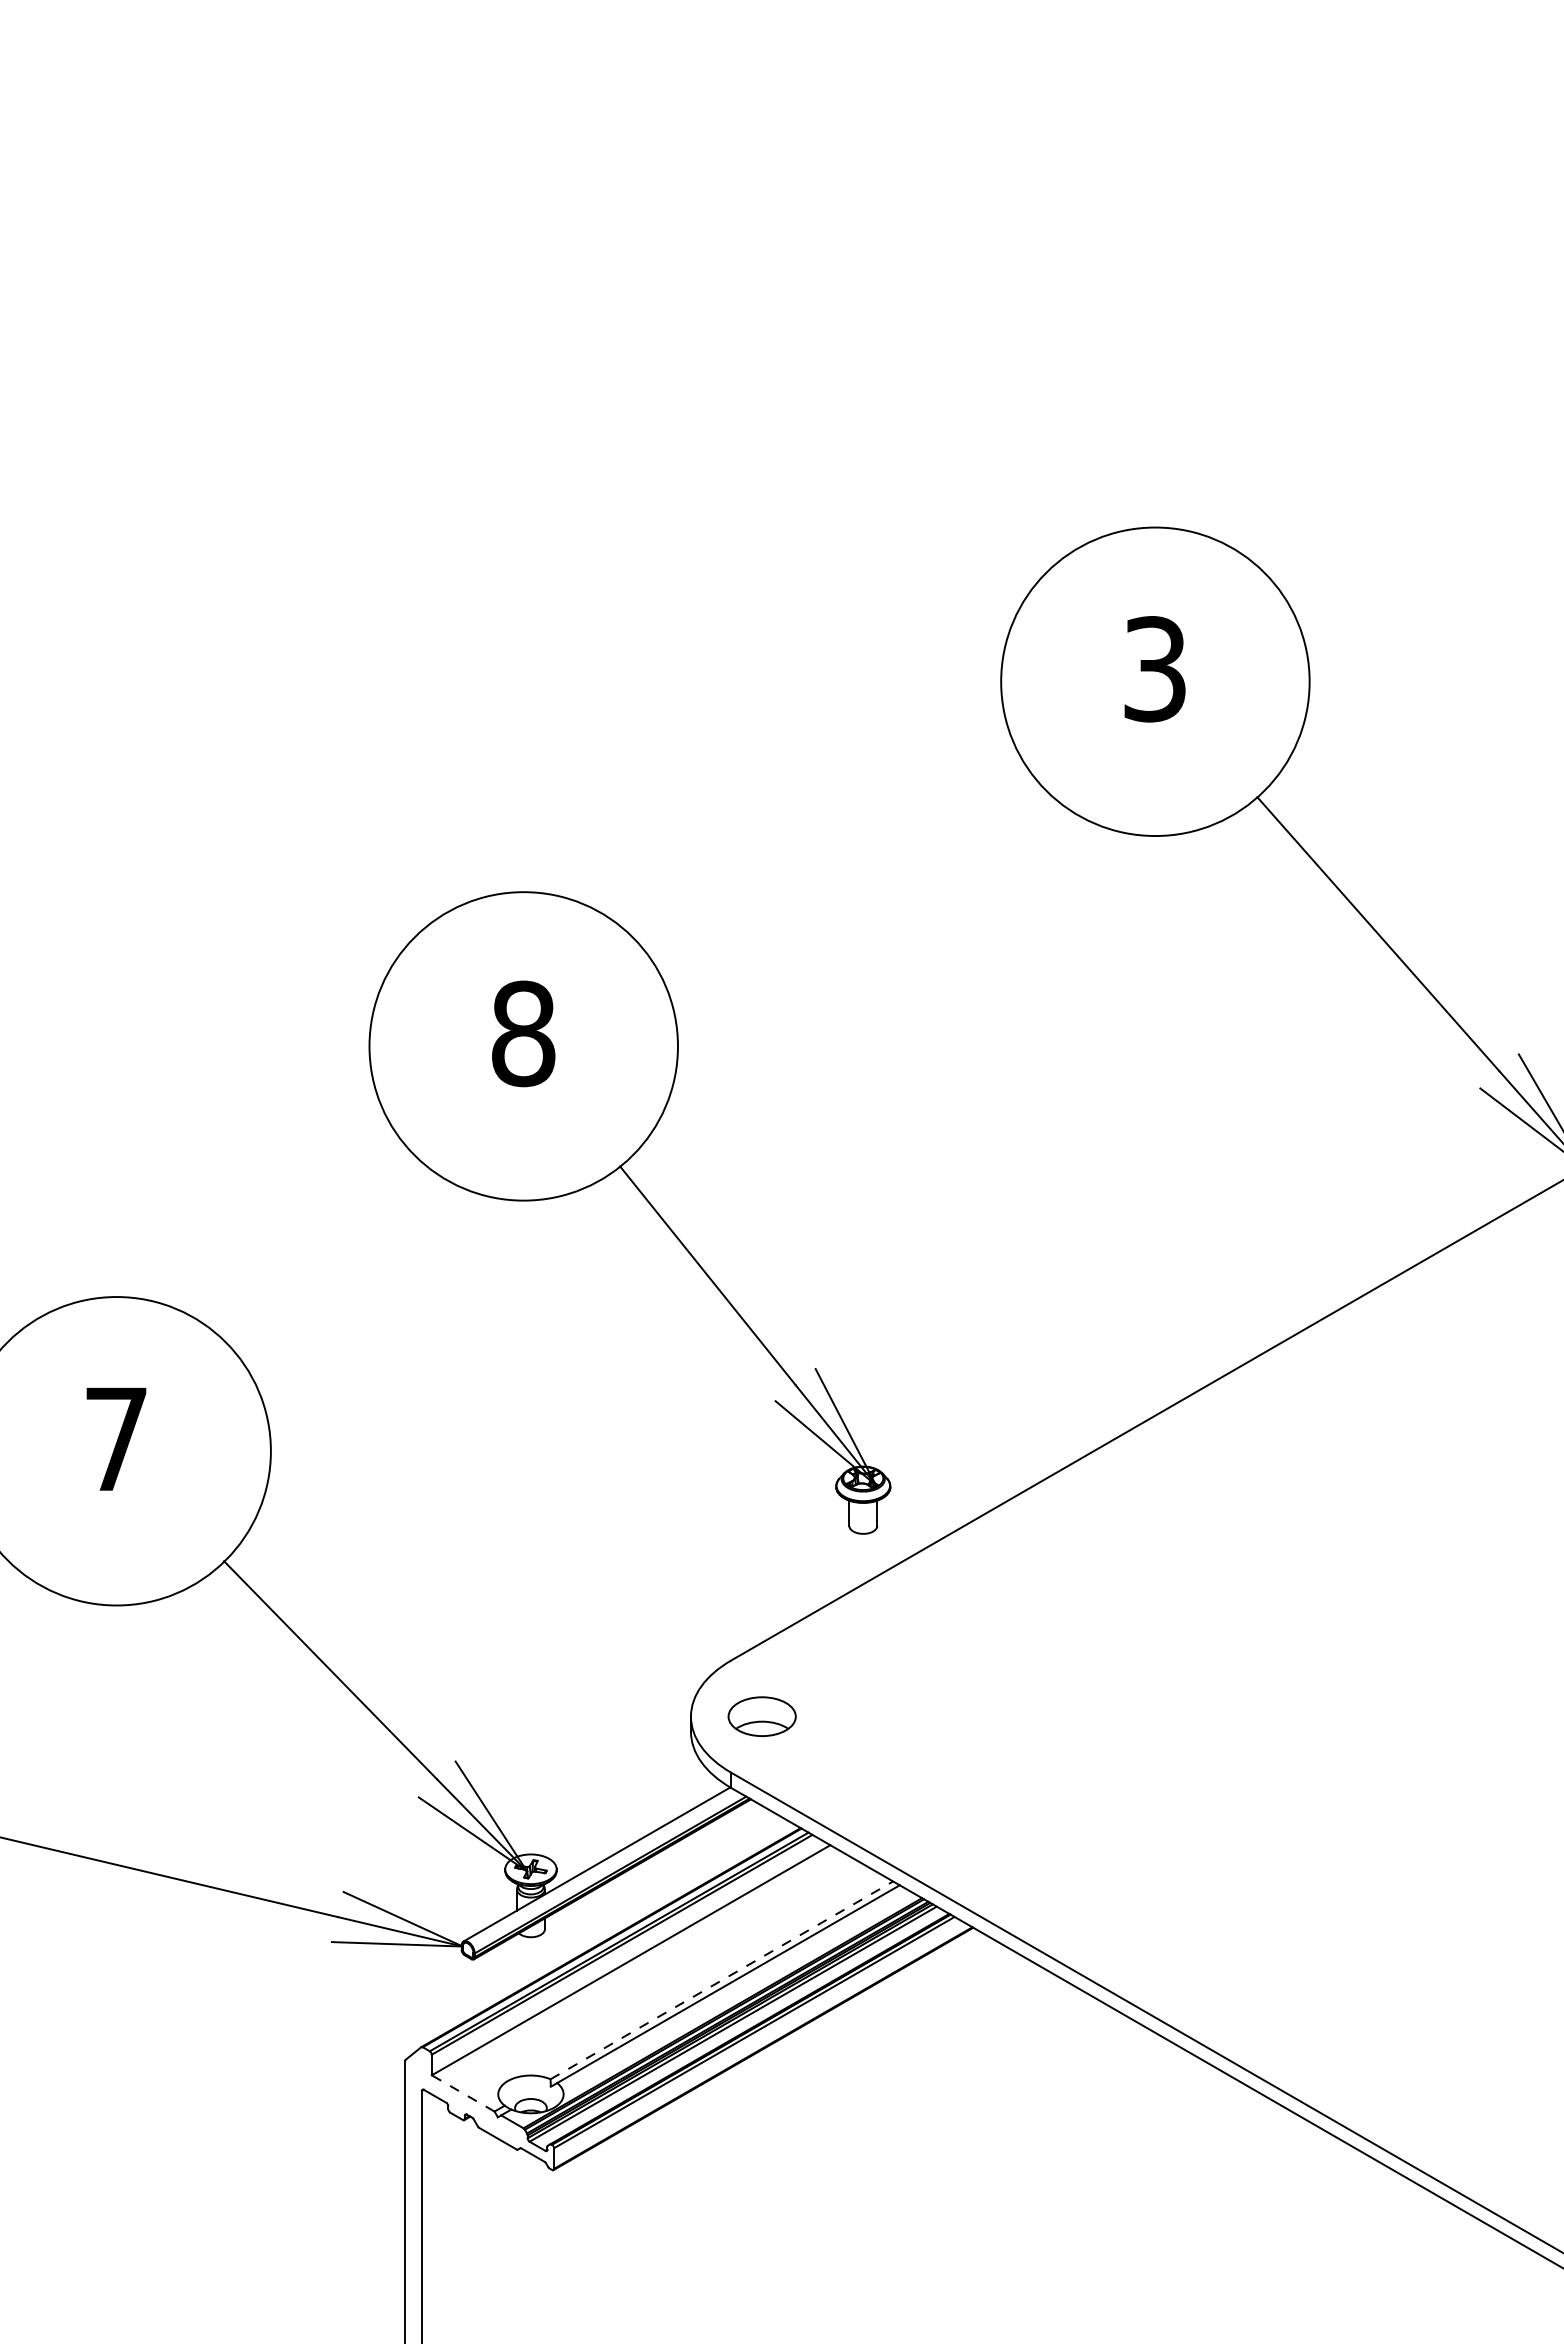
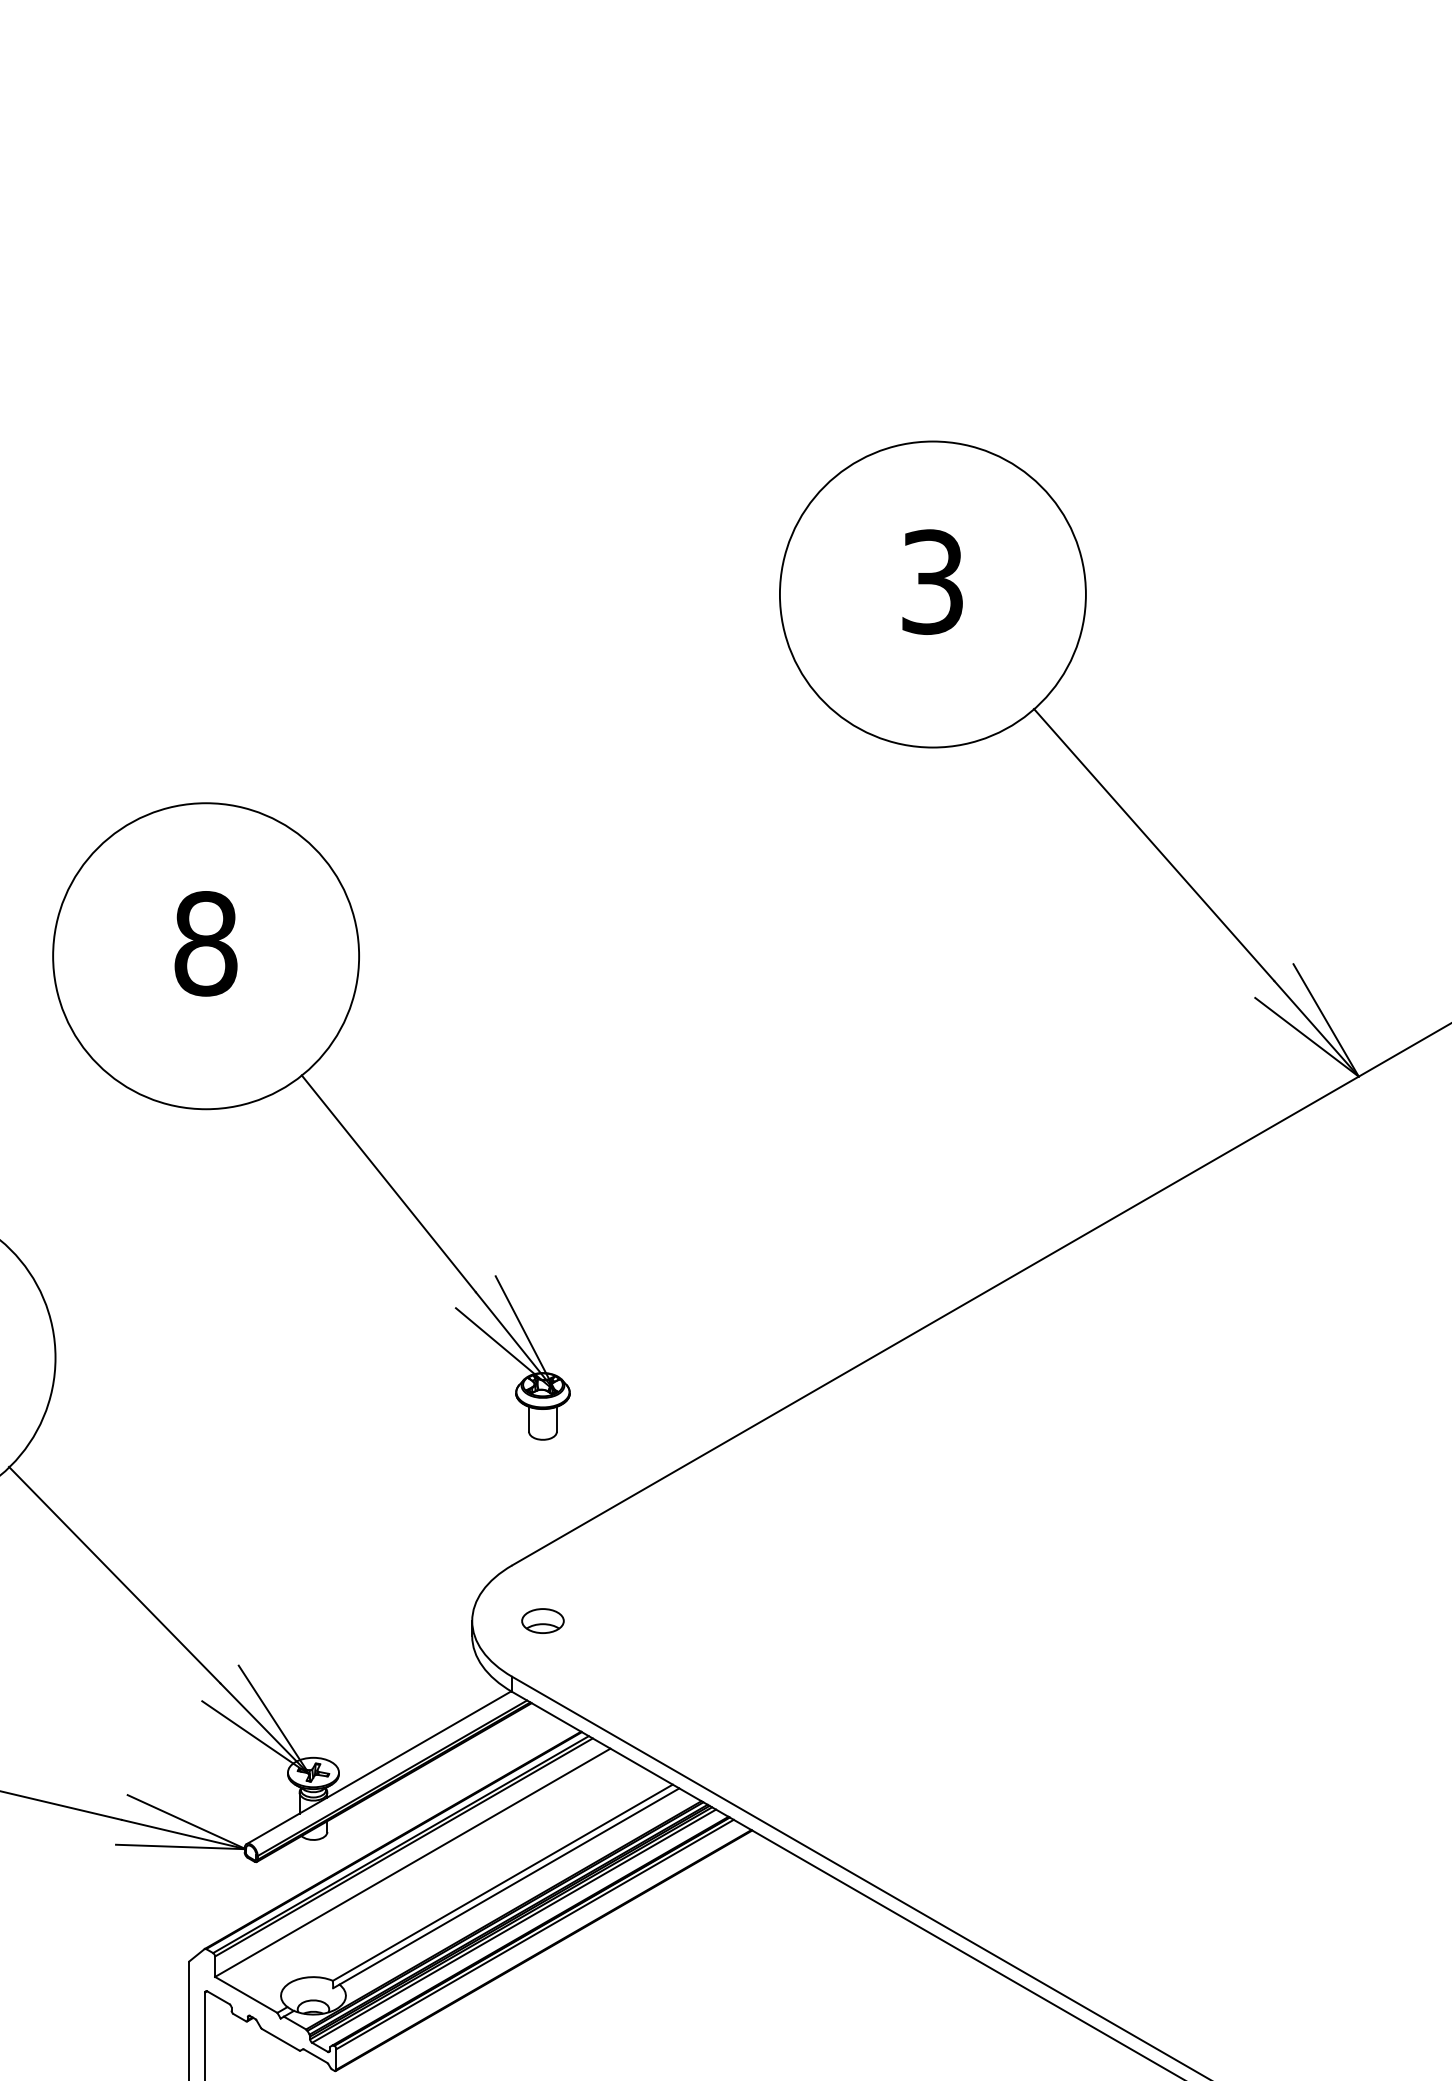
part: (643, 1197) -> (324, 1106), moved
part: (762, 1716) -> (543, 1620), size x0.62
line: (721, 1980) -> (502, 1882), dashed -> solid
line: (462, 2093) -> (245, 1994), dashed -> solid

